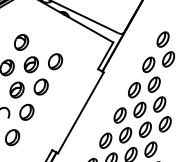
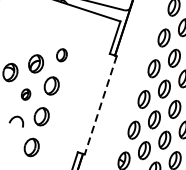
part: (21, 42) -> (20, 41), removed
part: (55, 61) -> (61, 54), size x0.7
part: (16, 89) -> (25, 94), size x0.6
line: (80, 112) -> (100, 105), solid -> dashed

